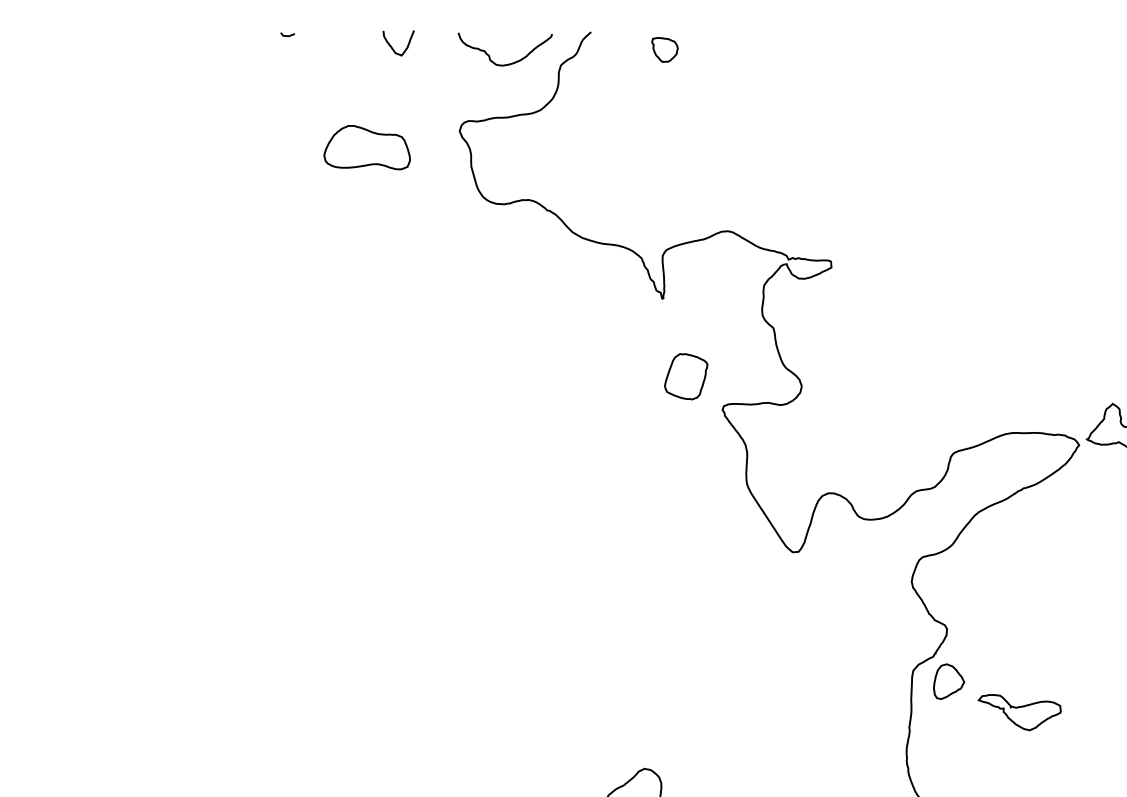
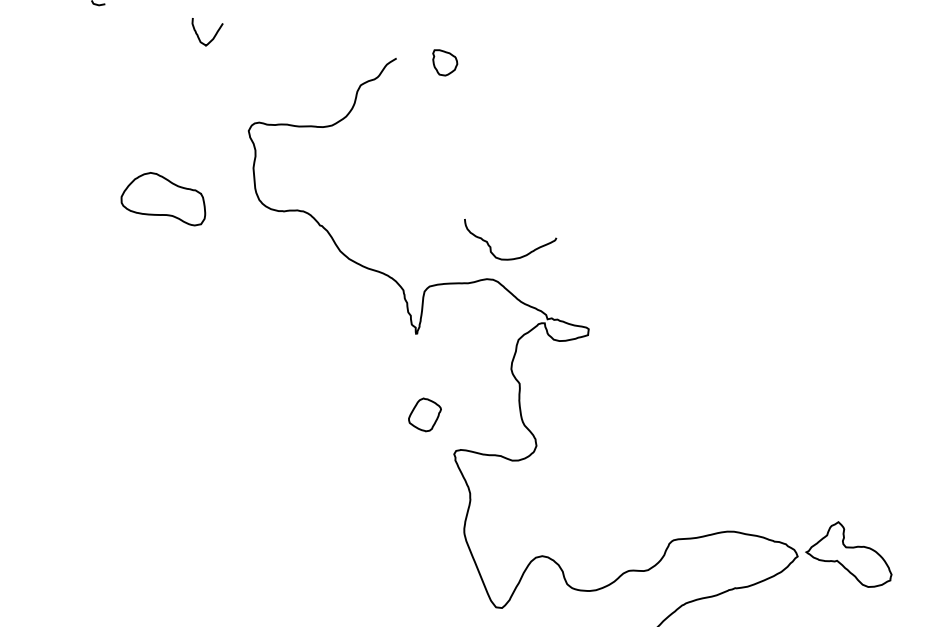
part: (664, 49) -> (443, 62), moved
curve: (508, 63) -> (508, 258), moved
part: (366, 147) -> (164, 197), moved
part: (686, 376) -> (425, 414), size x0.7

